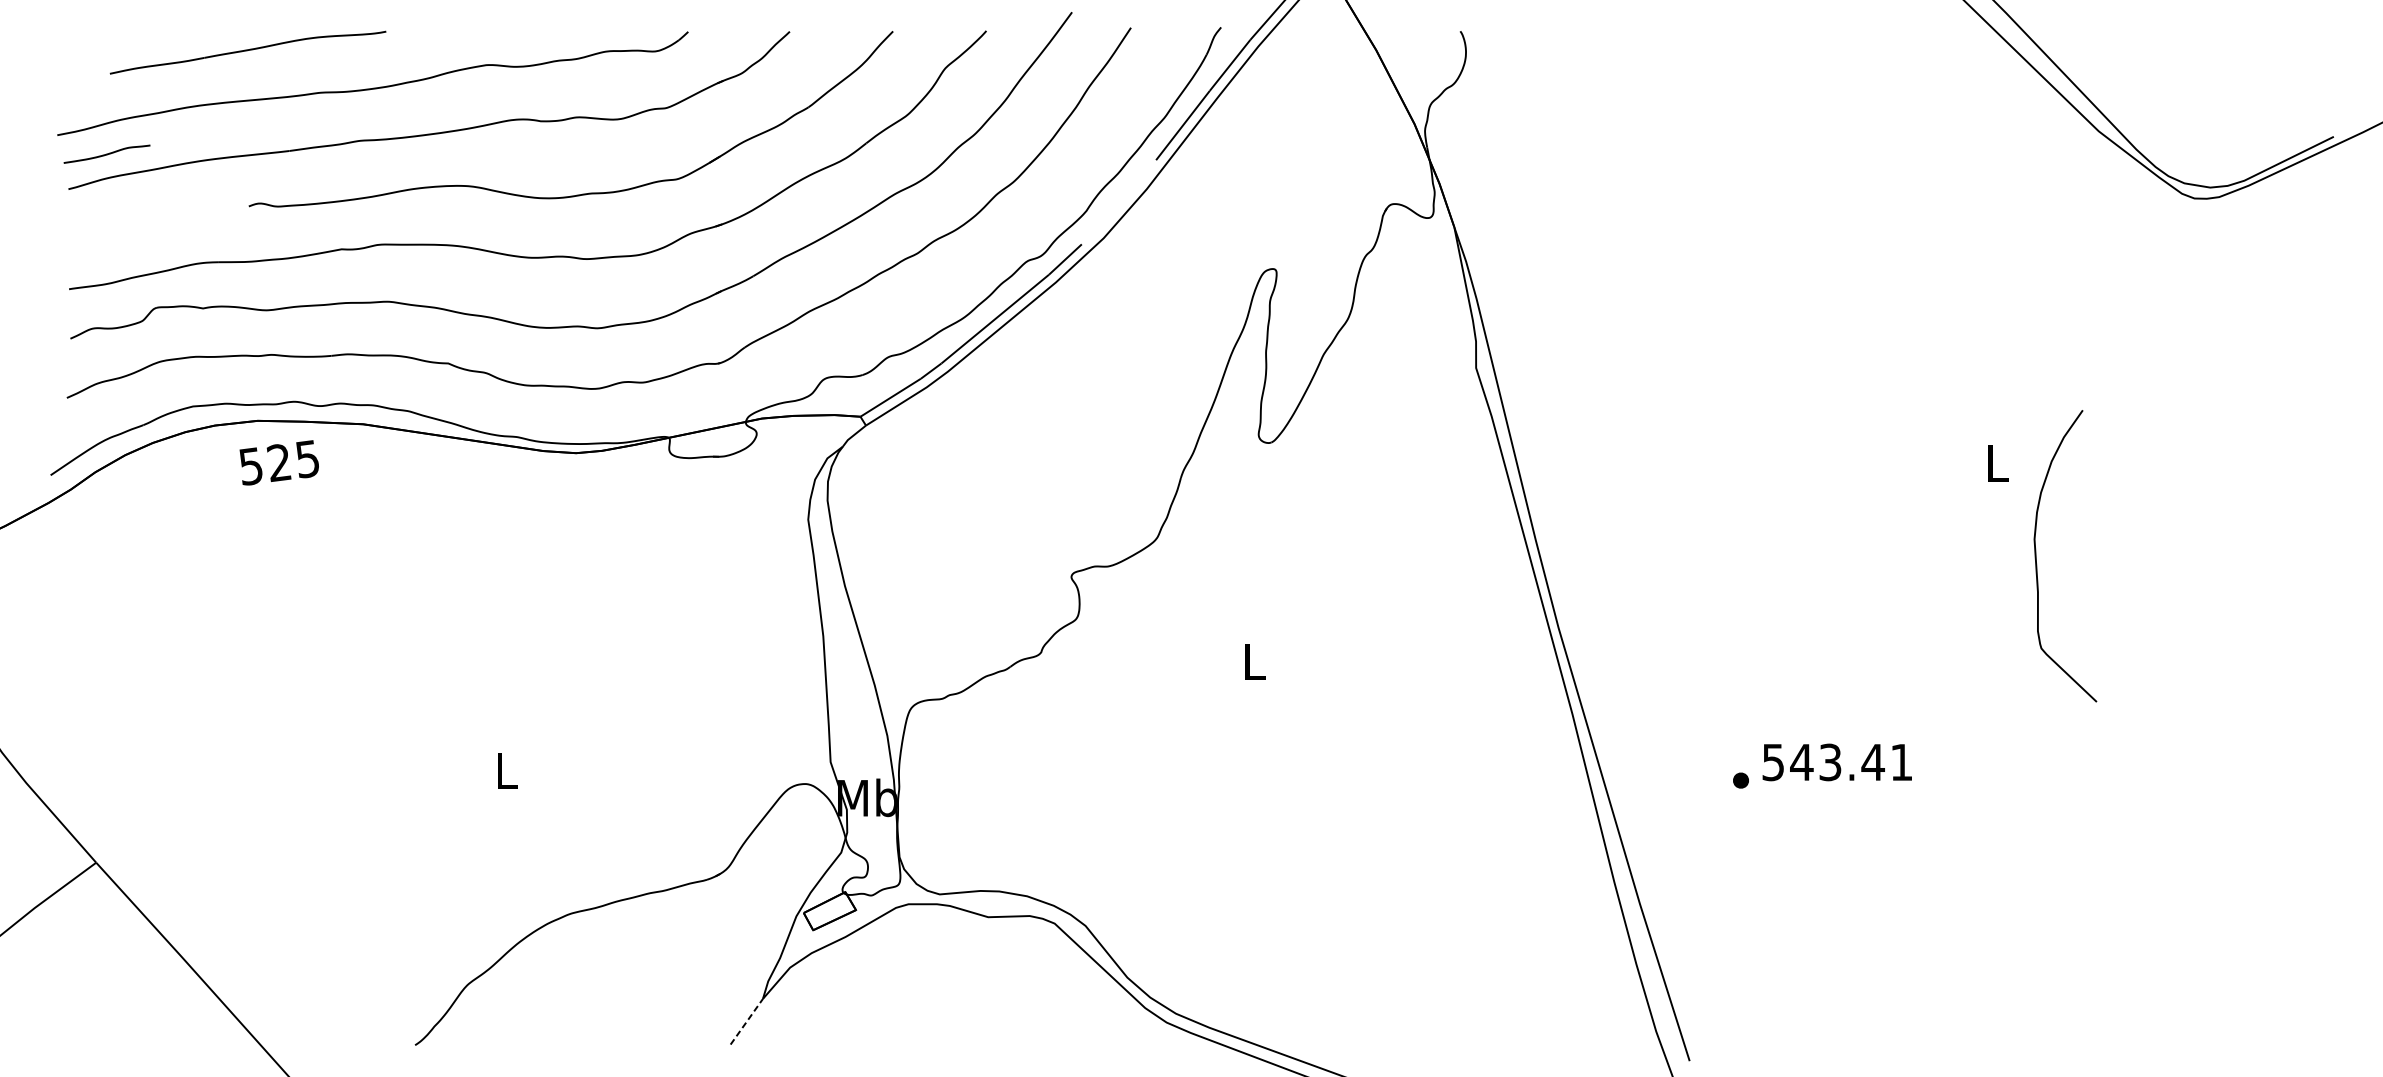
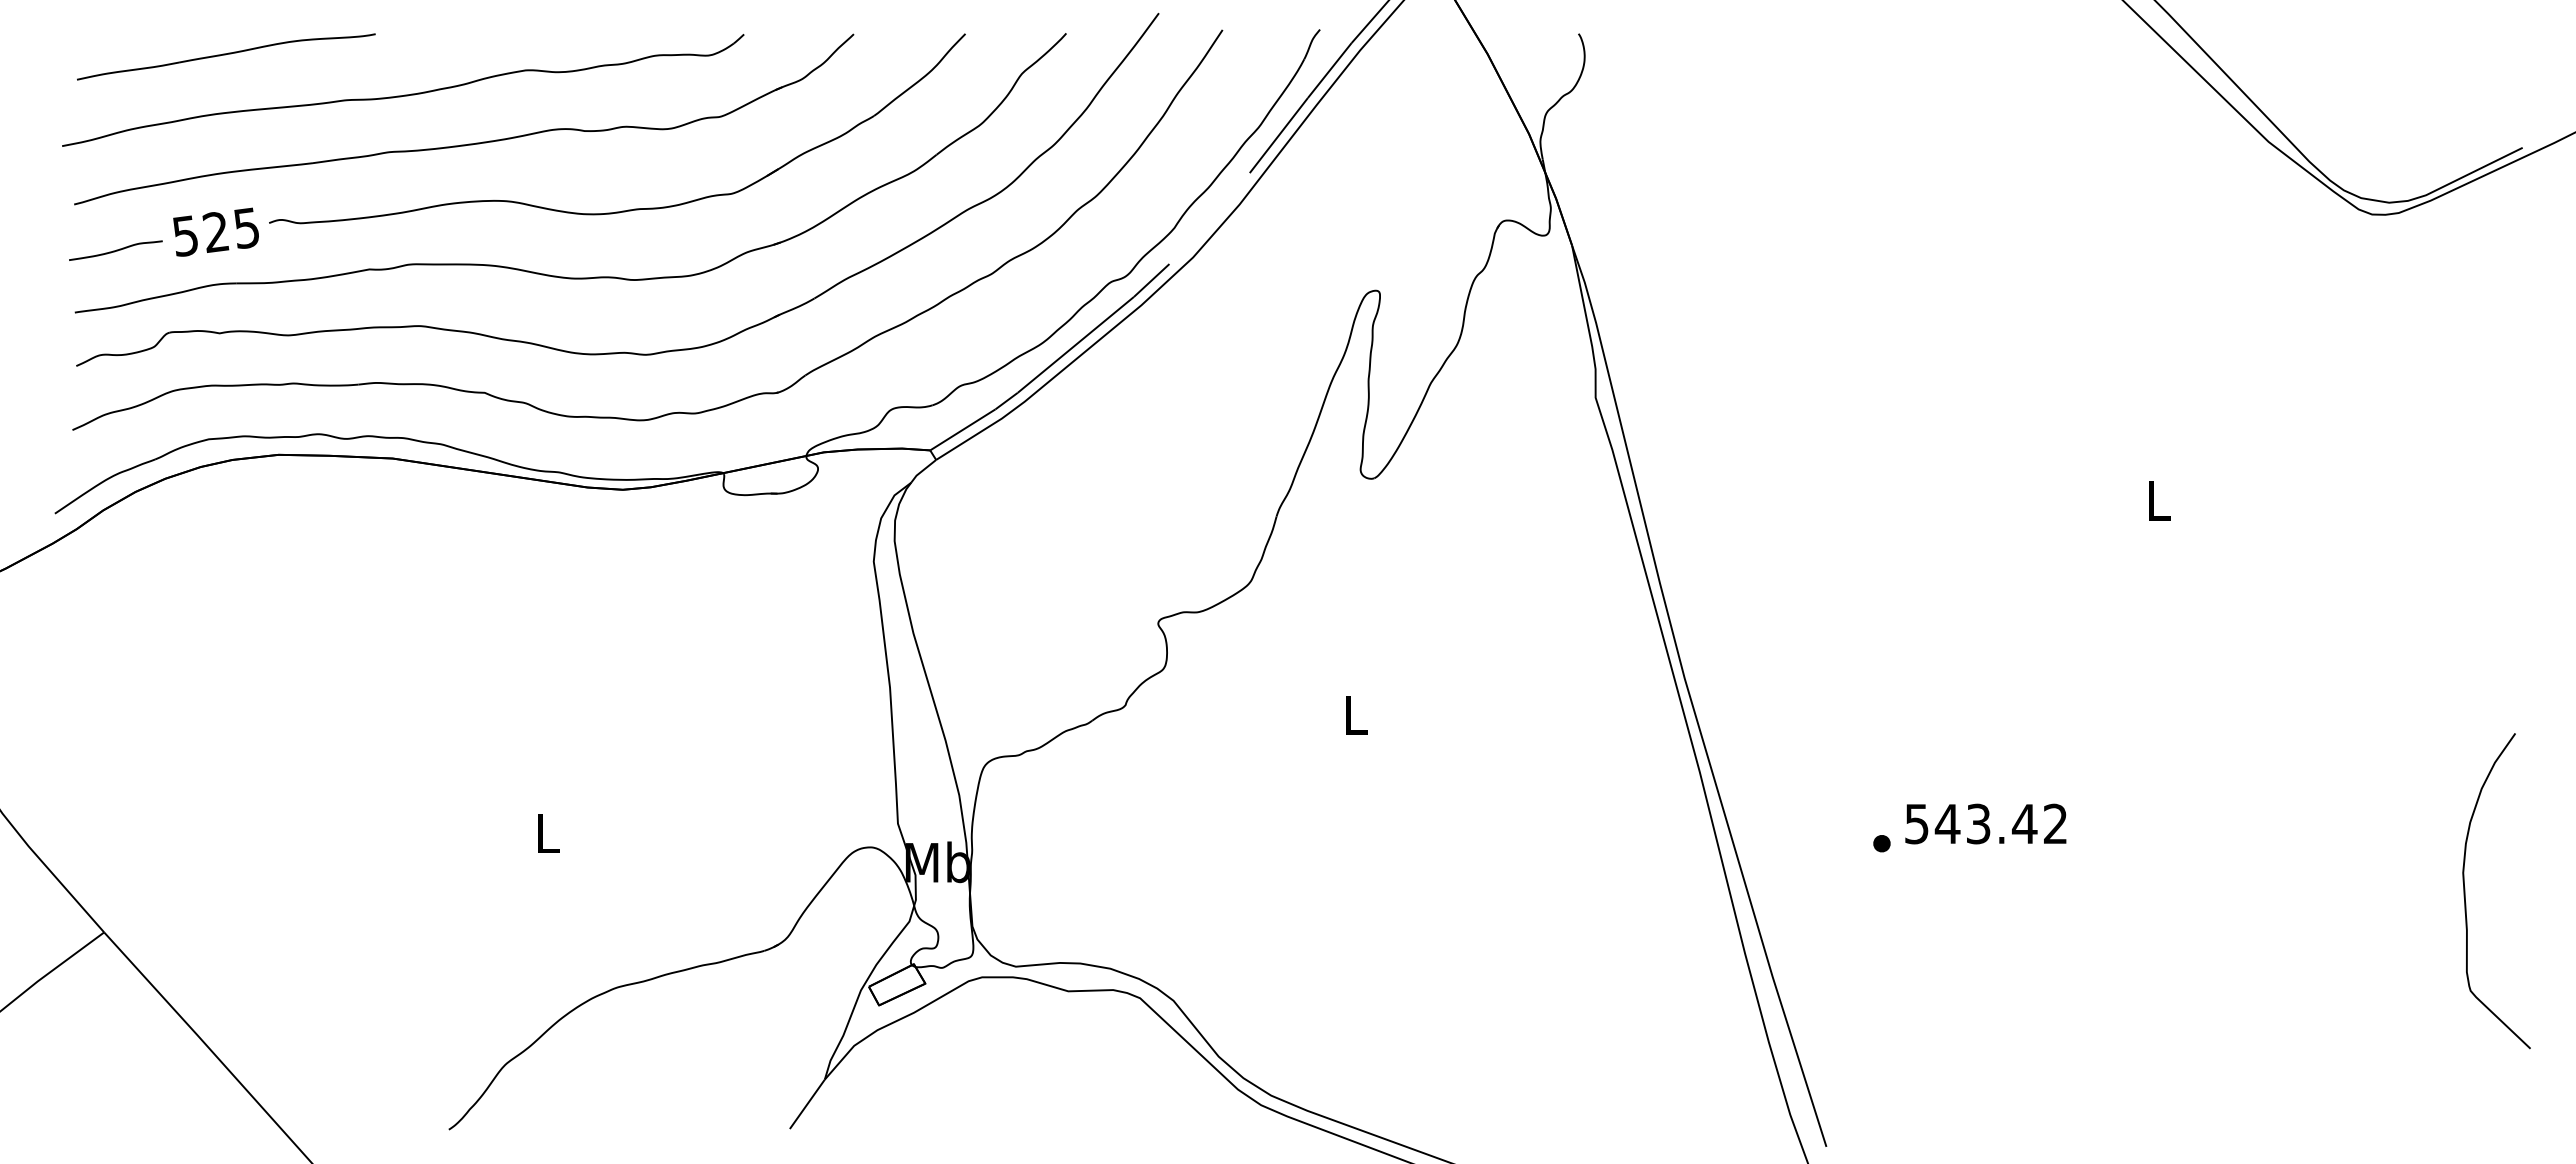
part: (248, 52) -> (226, 56), moved
curve: (106, 154) -> (115, 250), moved
text: (278, 462) -> (215, 231), moved
curve: (2036, 556) -> (2465, 891), moved
text: (1901, 761) -> (2055, 823), 543.41 -> 543.42
line: (746, 1020) -> (807, 1103), dashed -> solid

